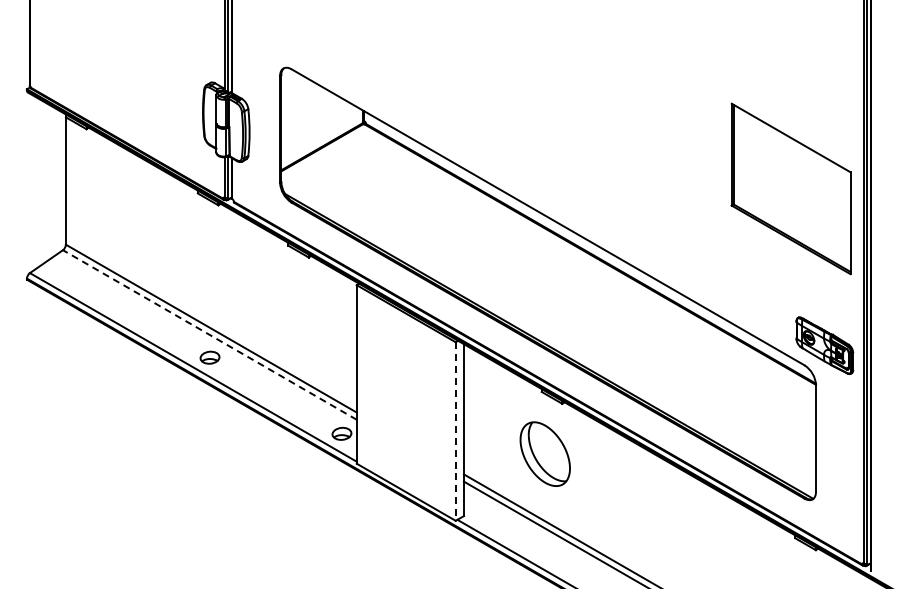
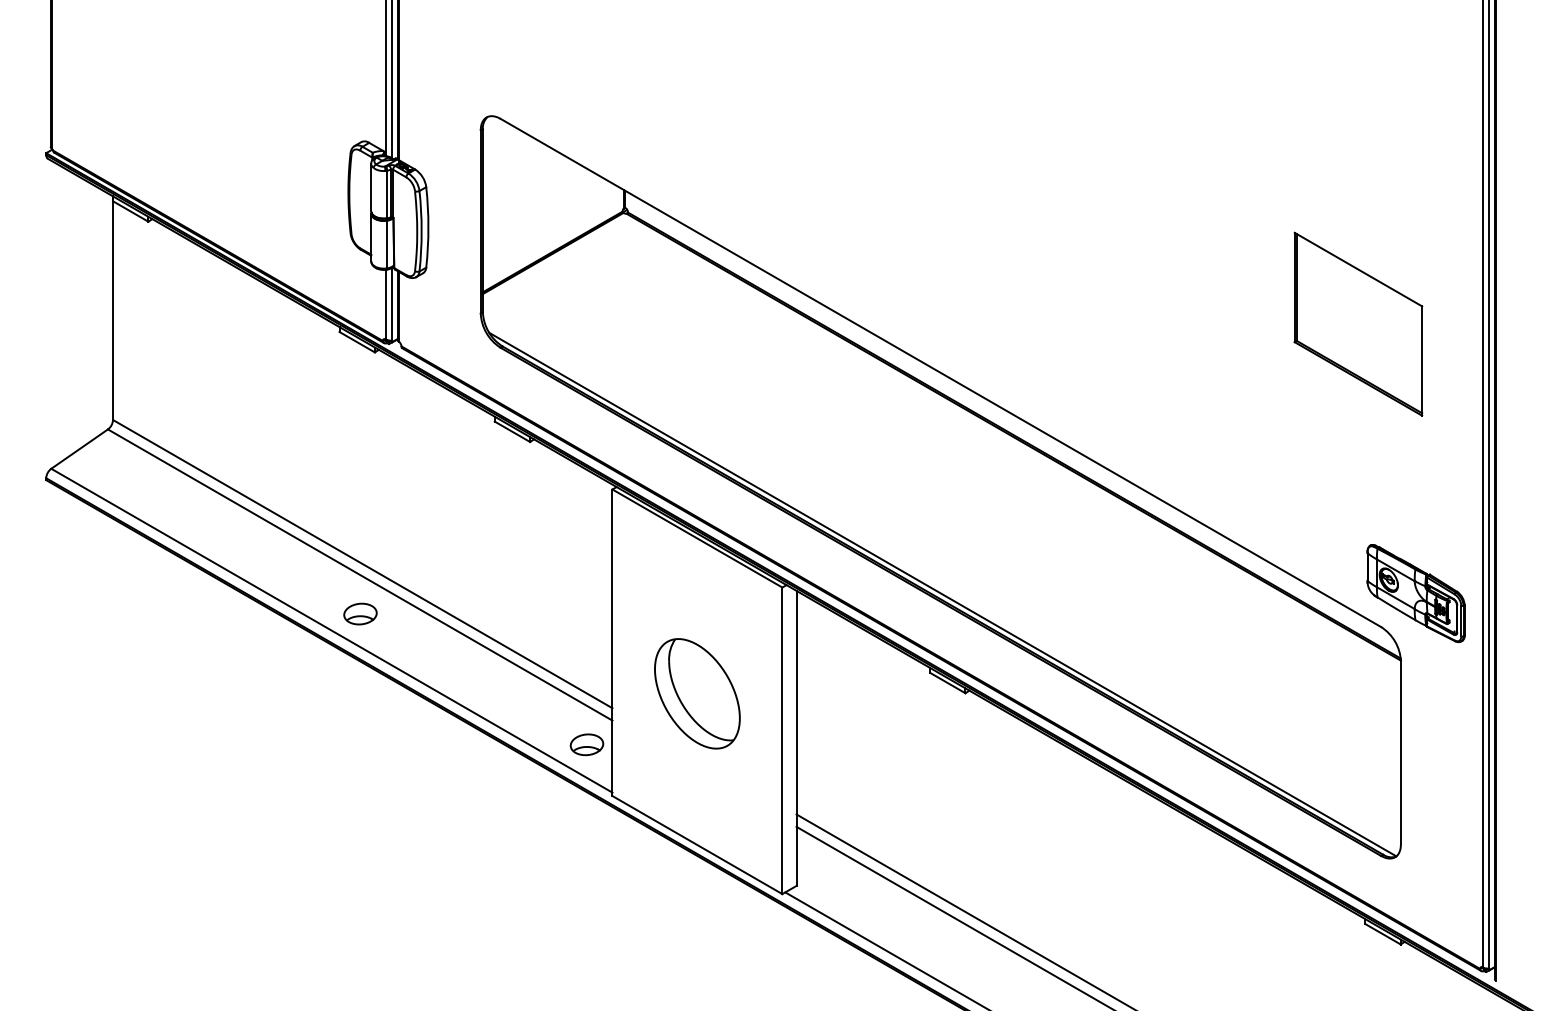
part: (791, 188) -> (1358, 323), size x0.62
line: (209, 334) -> (359, 574), dashed -> solid
line: (455, 432) -> (781, 742), dashed -> solid
part: (544, 453) -> (696, 692), moved

